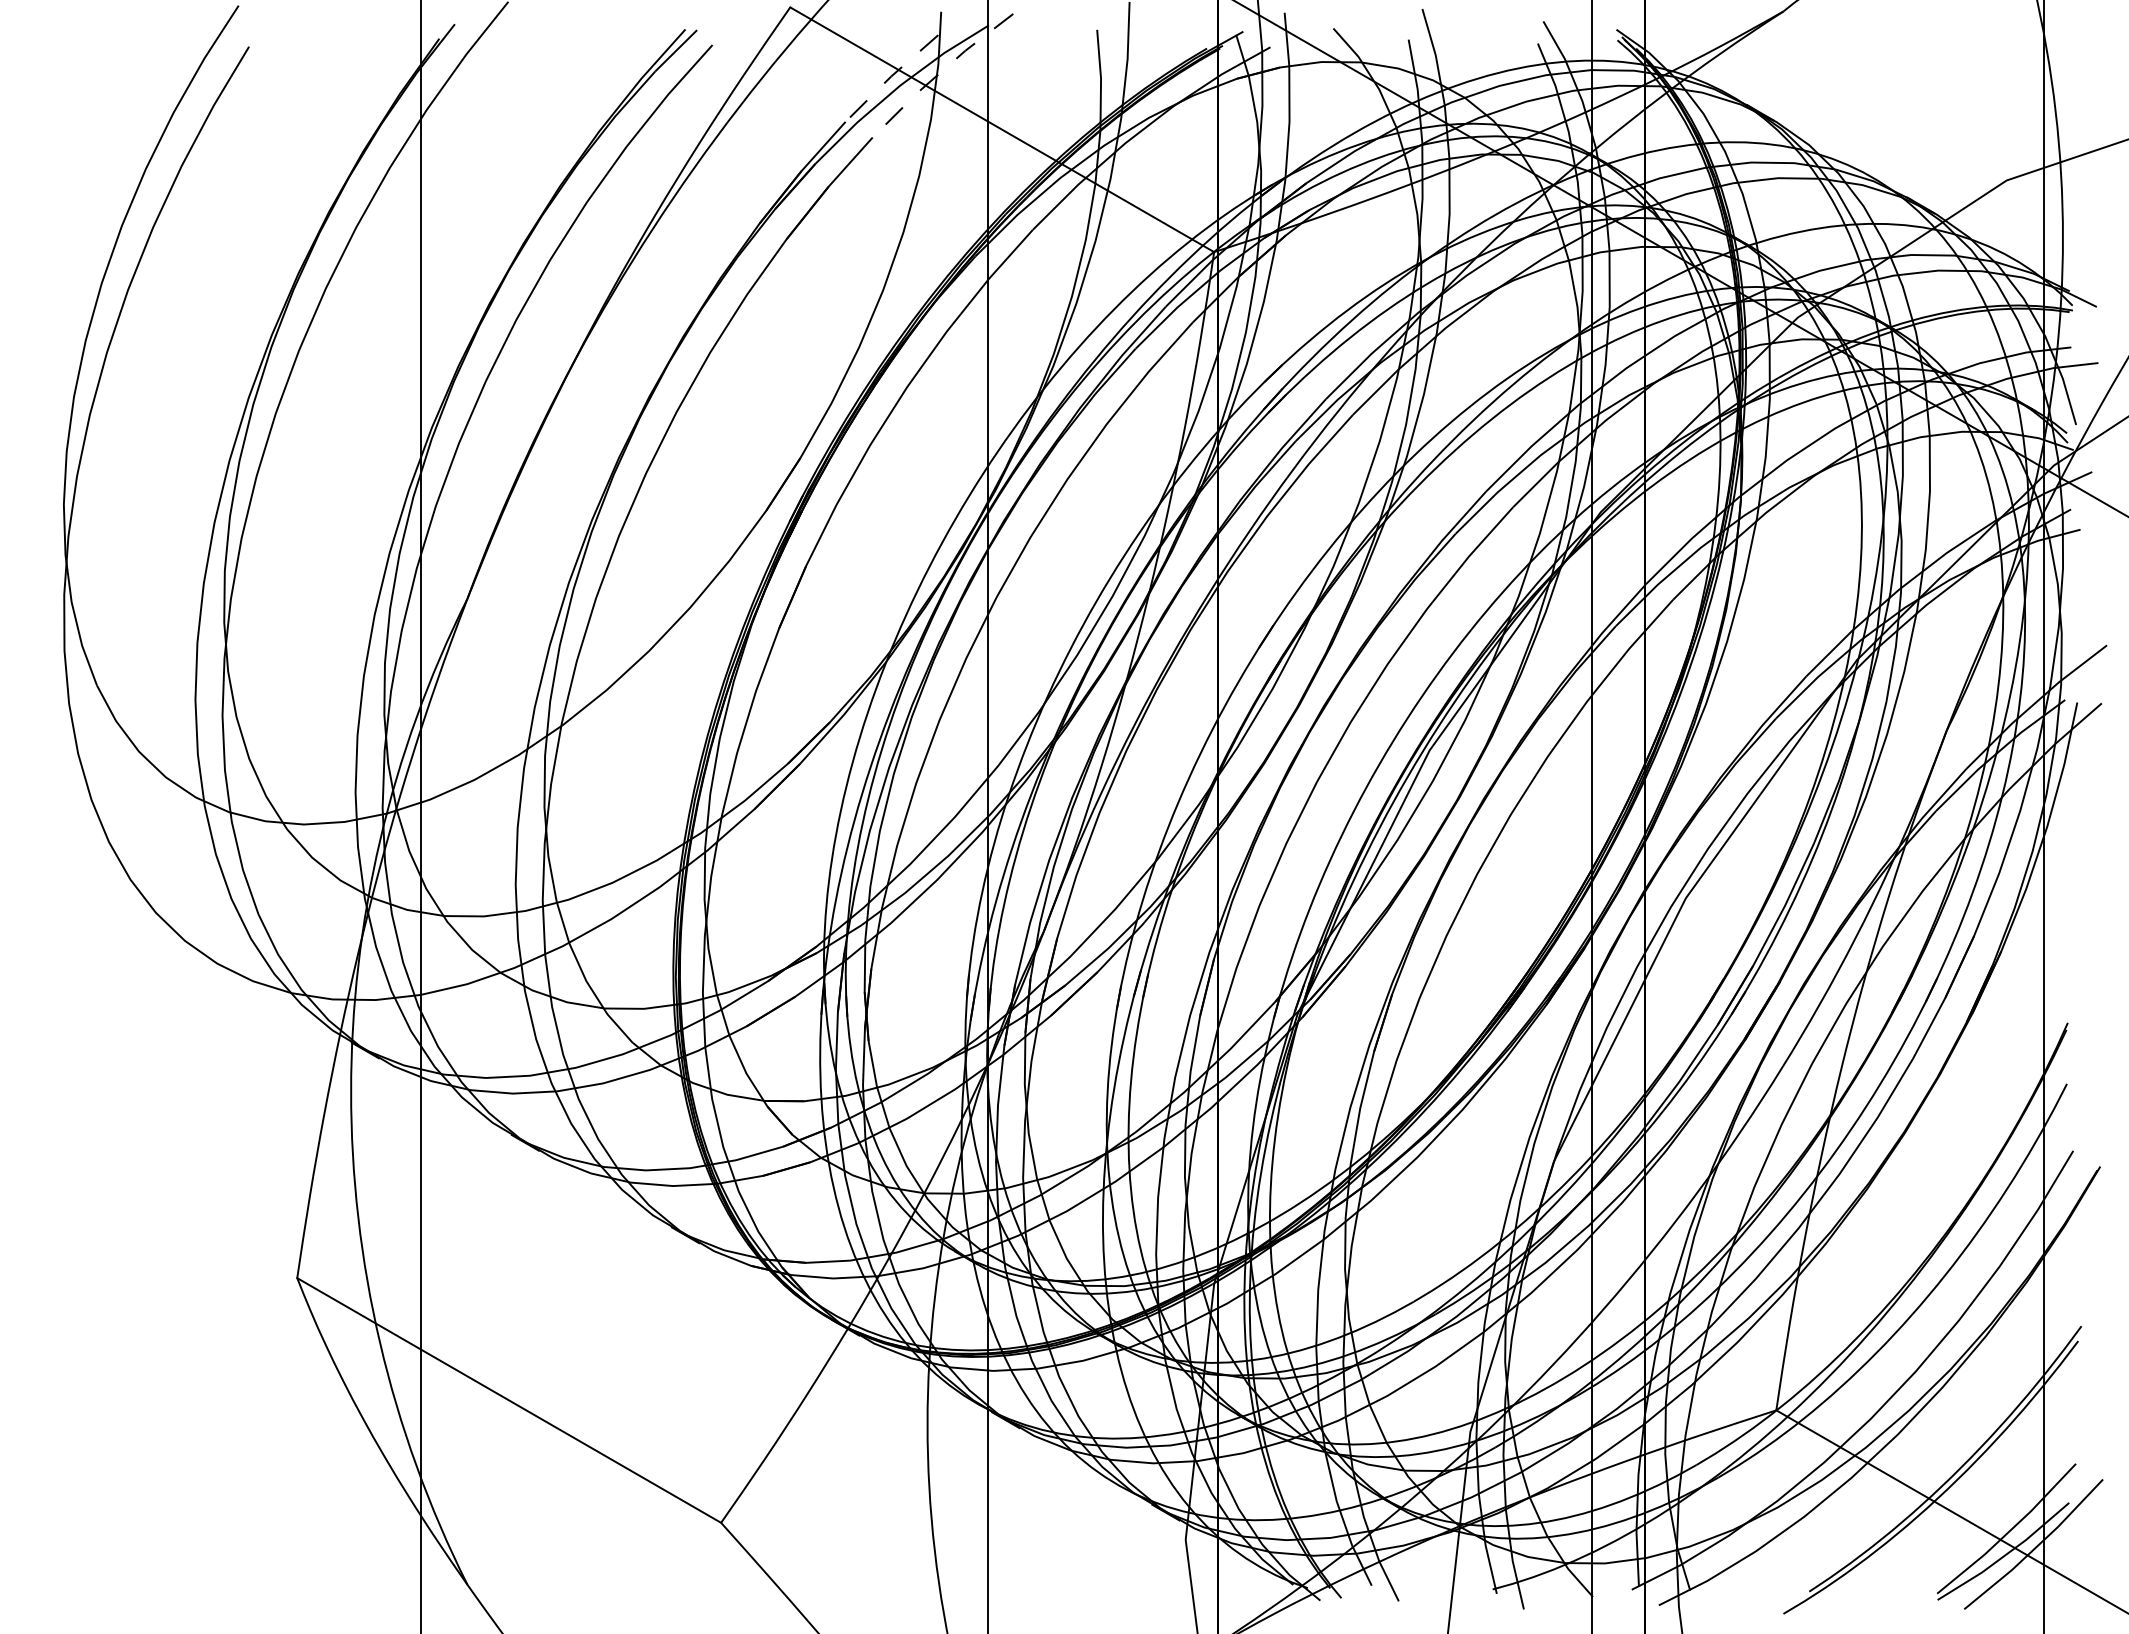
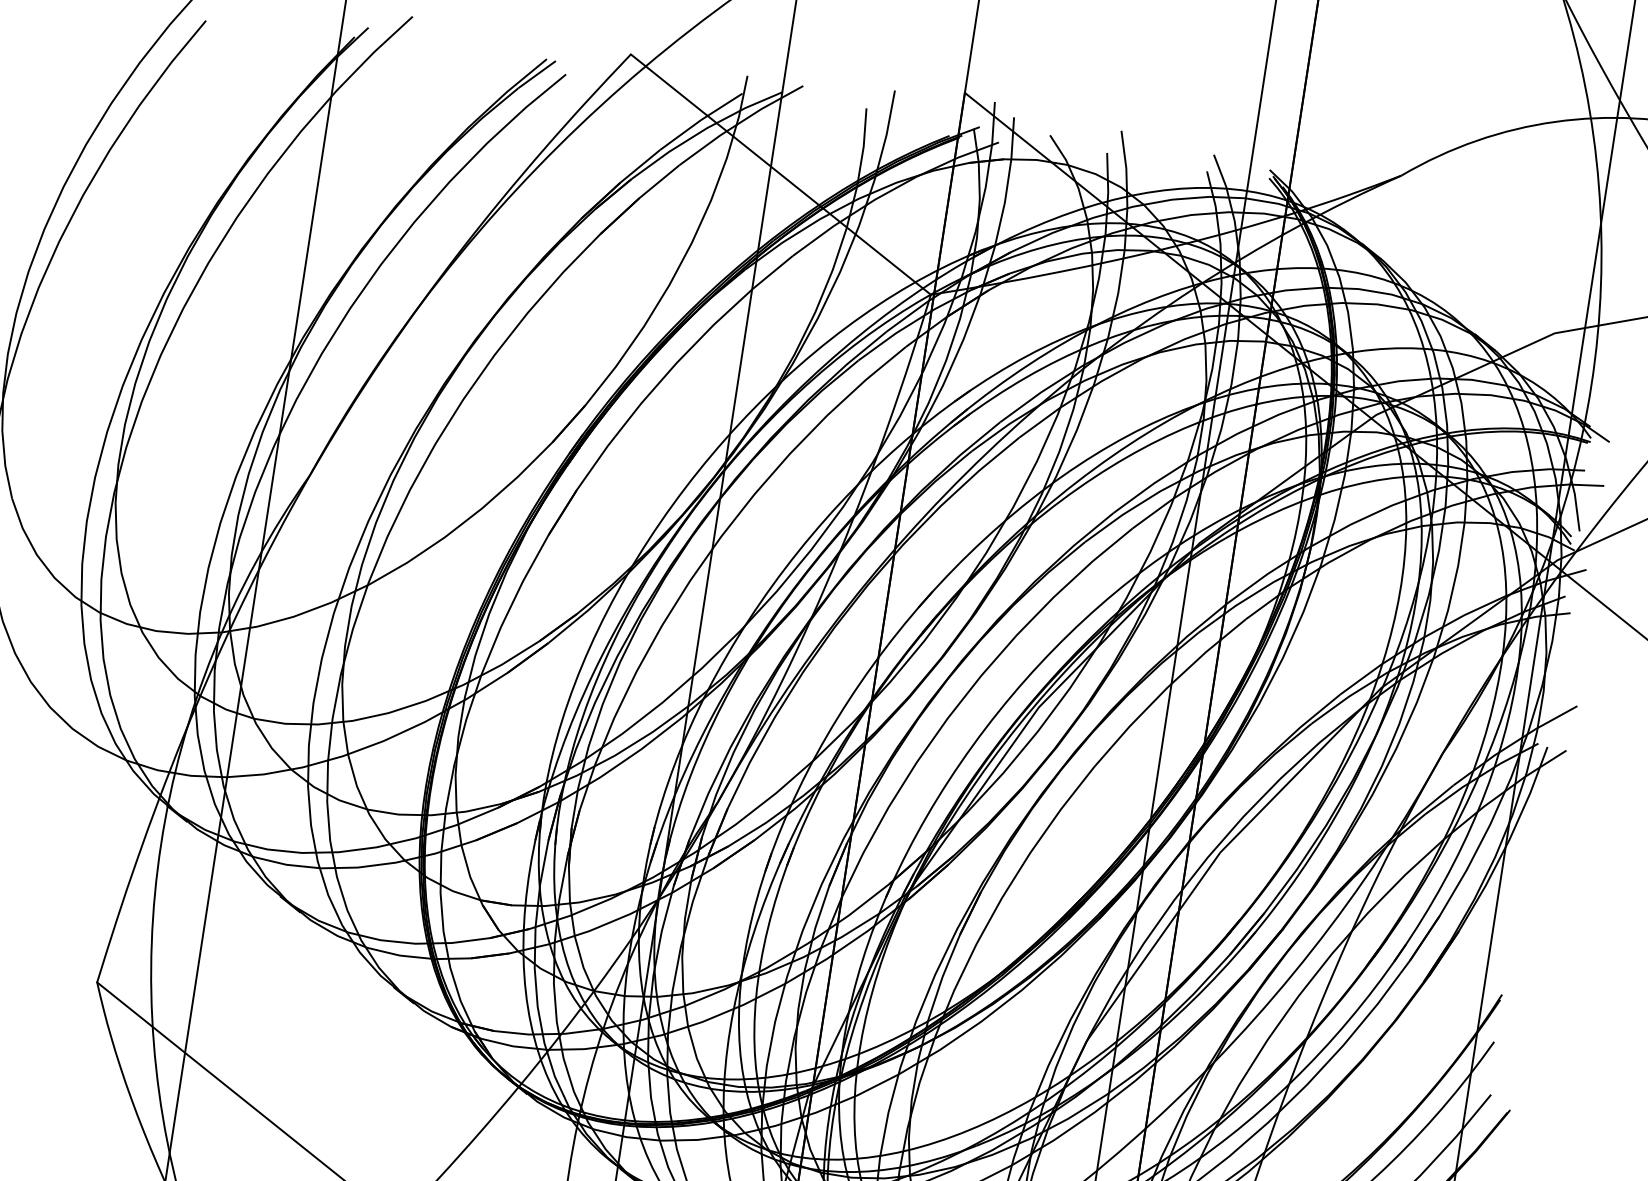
line: (940, 73) -> (739, 123), dashed -> solid
line: (890, 77) -> (700, 120), dashed -> solid

